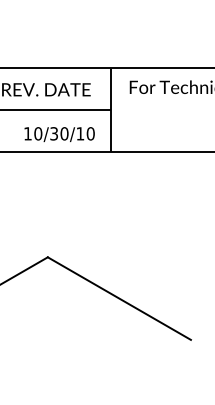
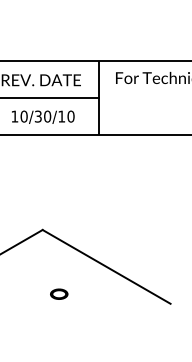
text: (59, 133) -> (43, 116), moved
part: (66, 328) -> (59, 293), added

